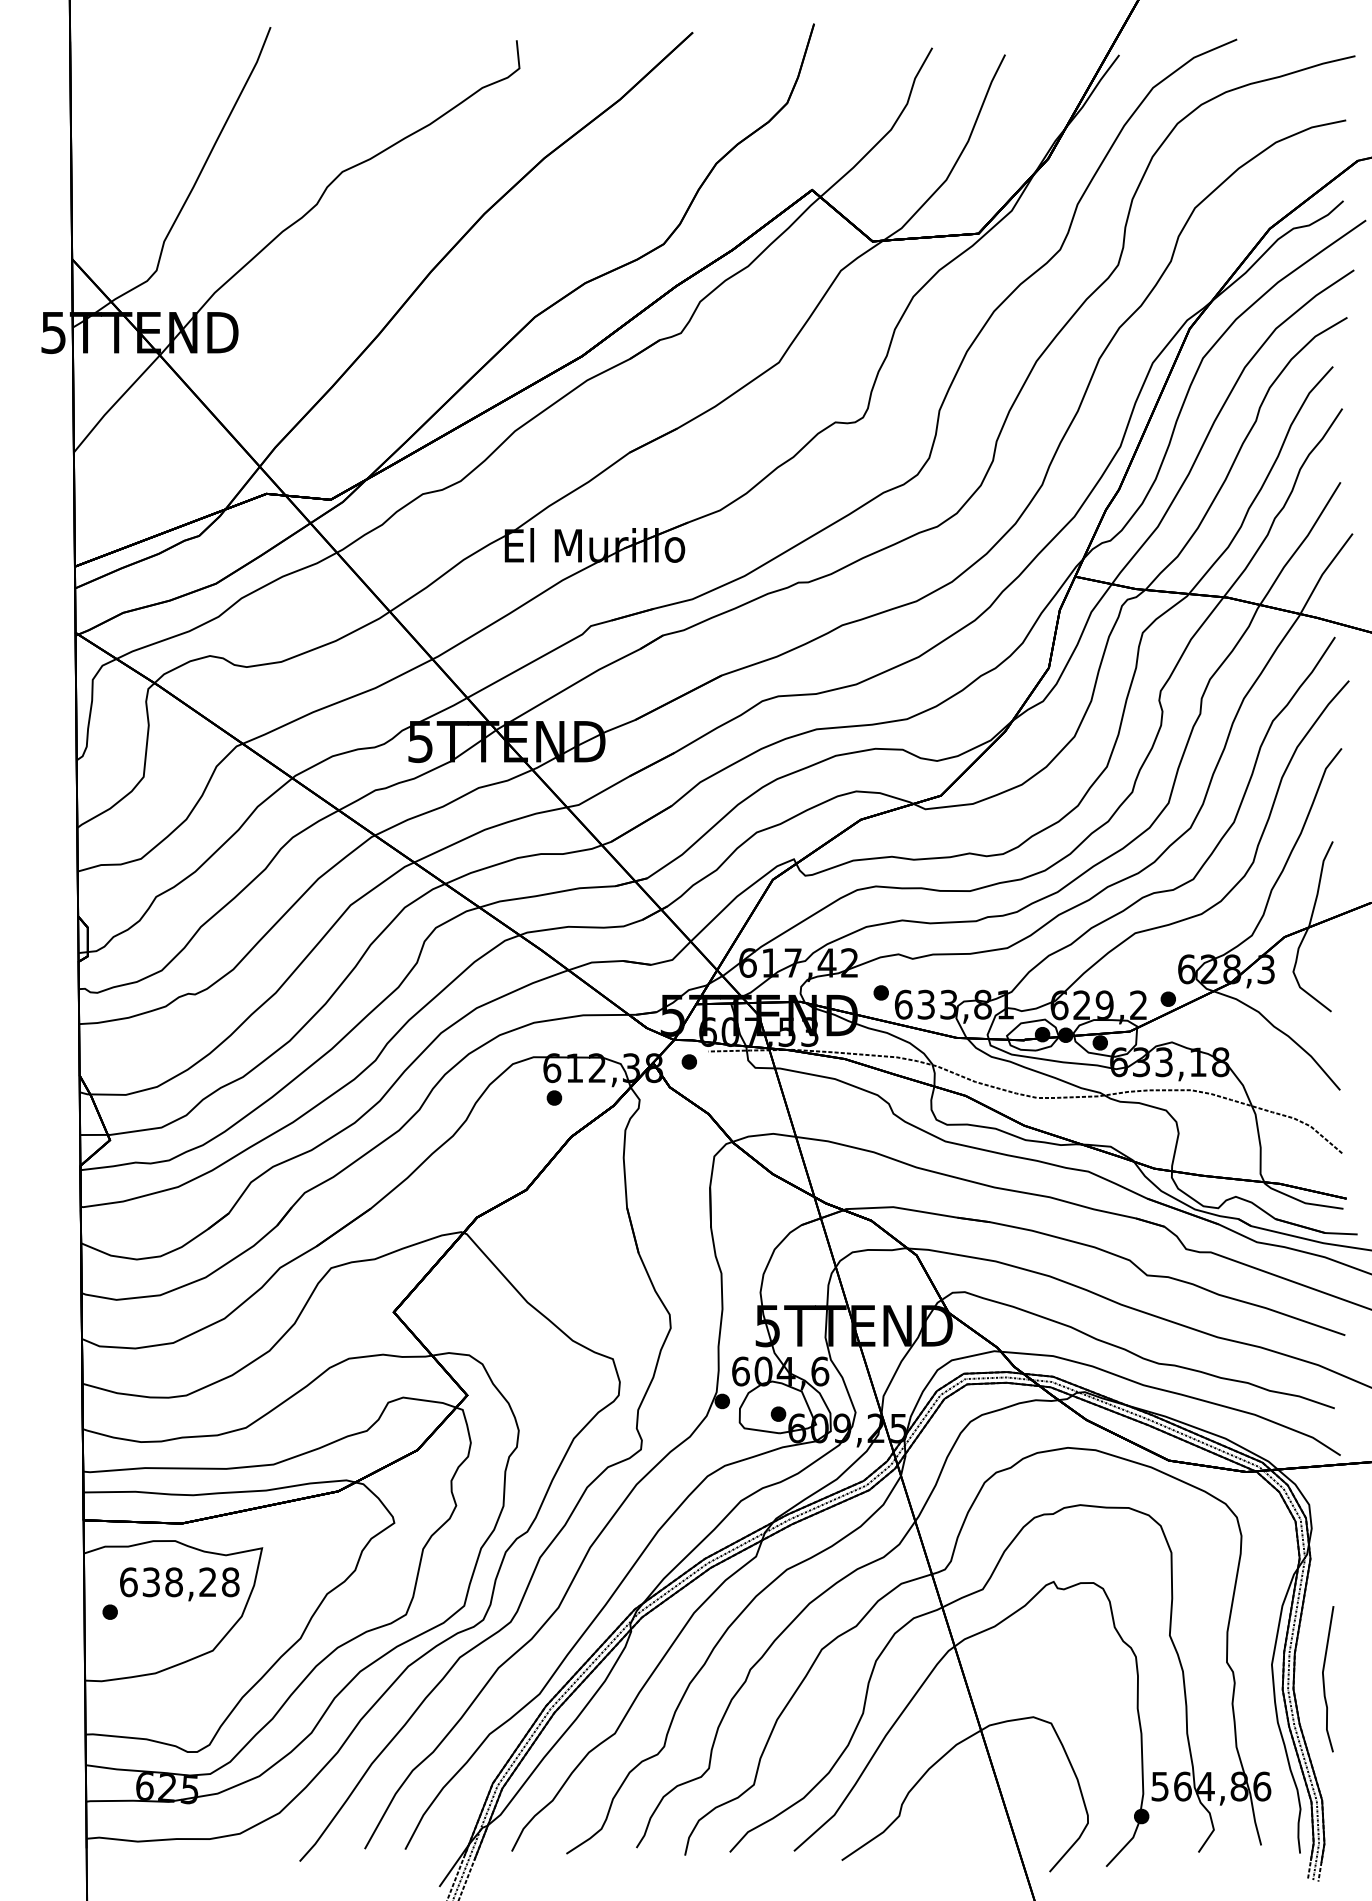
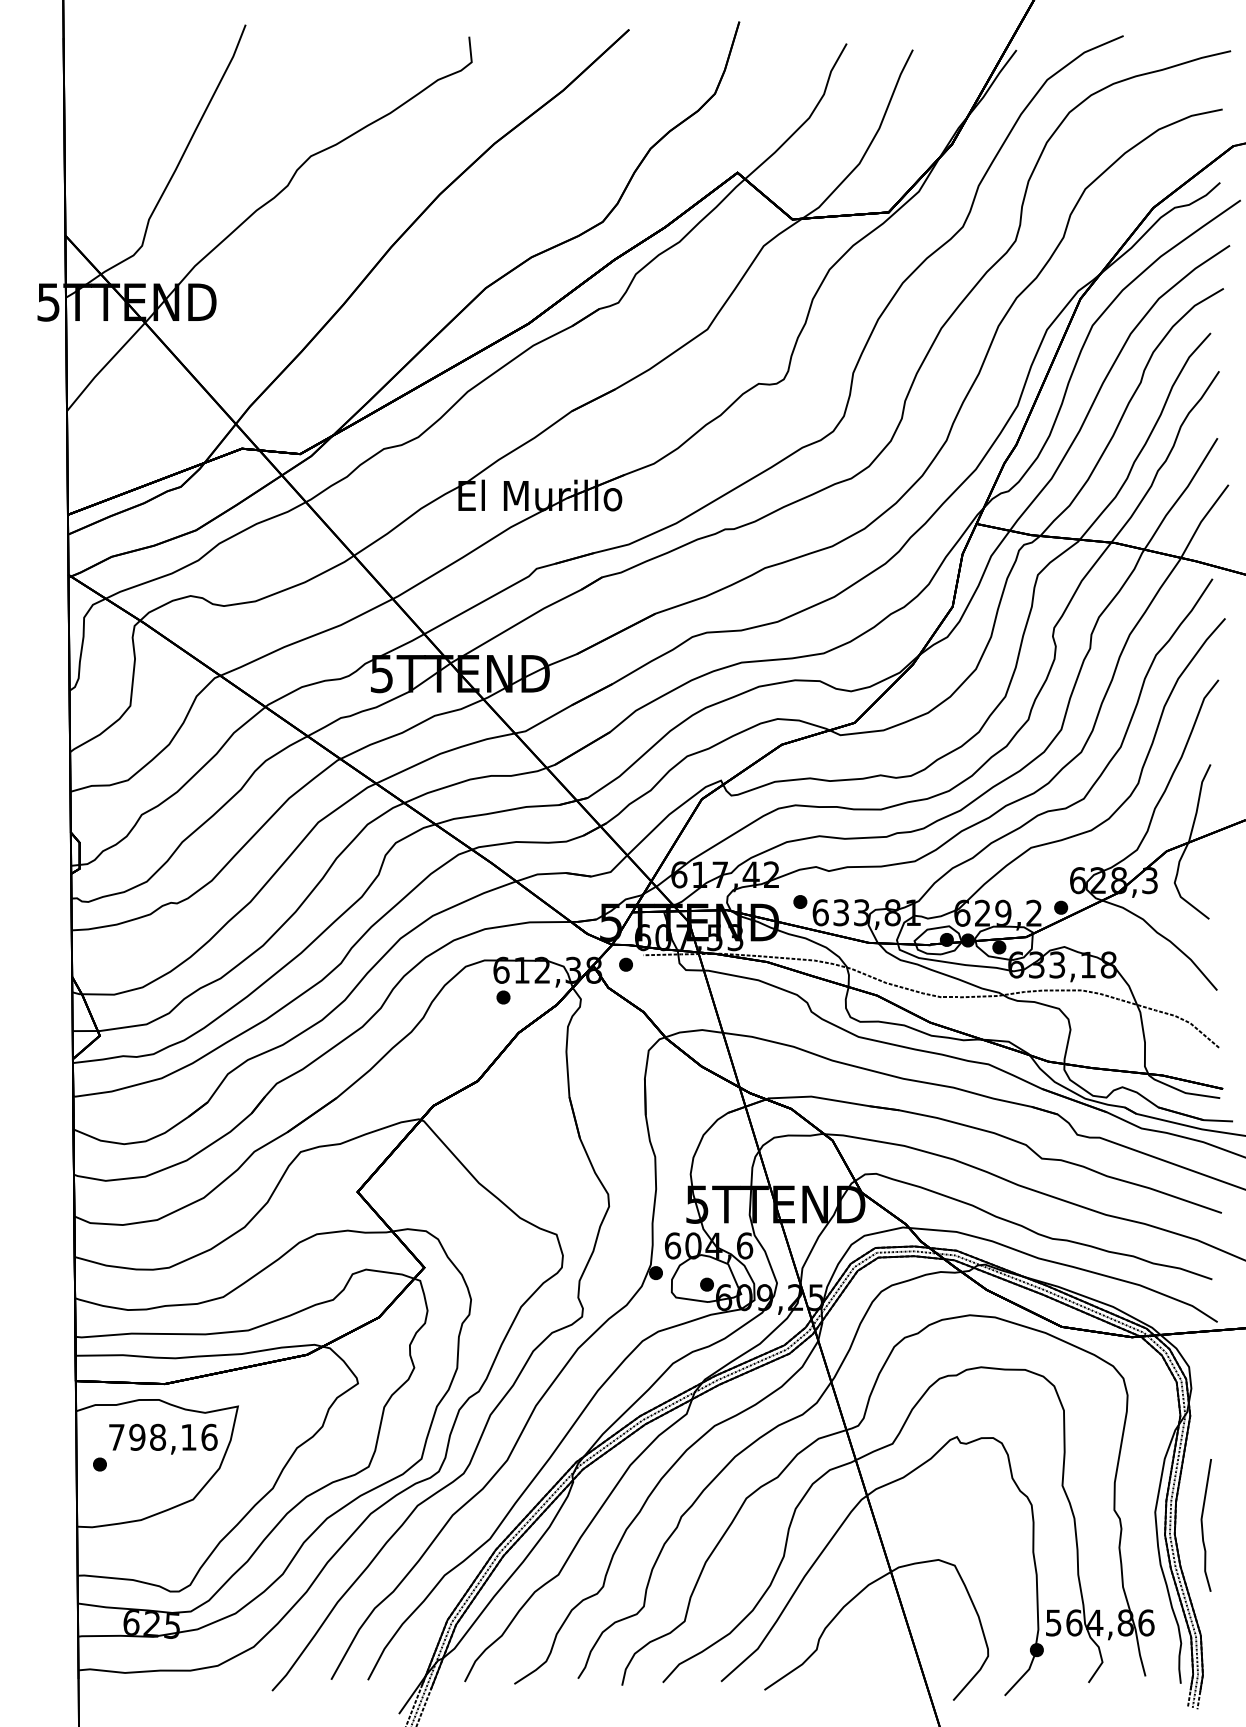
text: (179, 1581) -> (162, 1436), 638,28 -> 798,16

